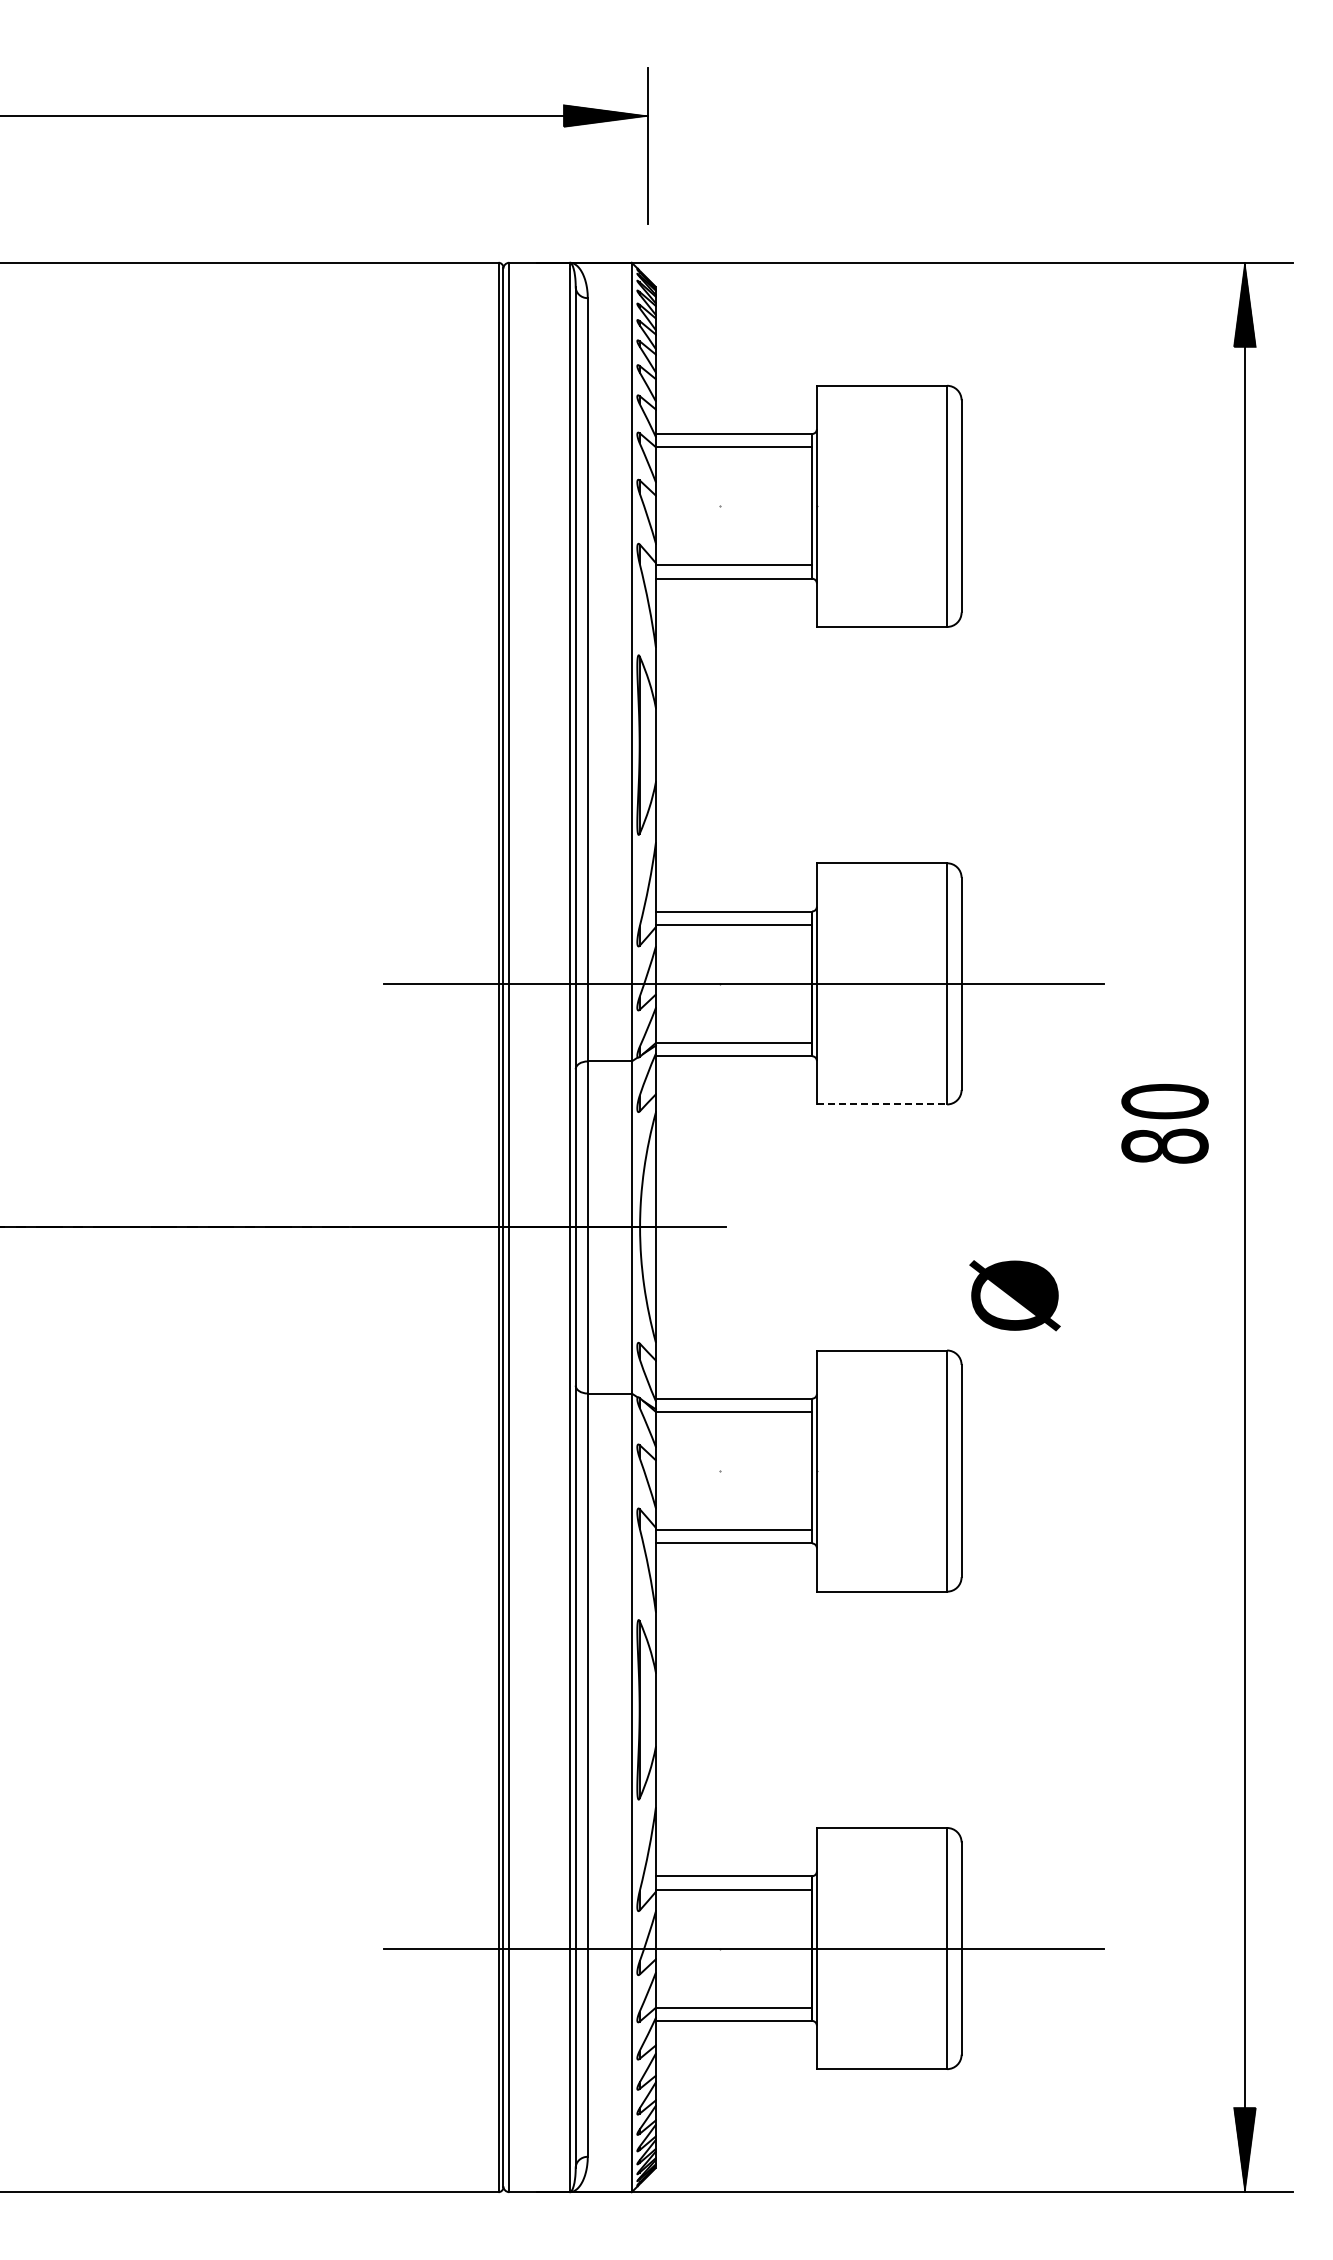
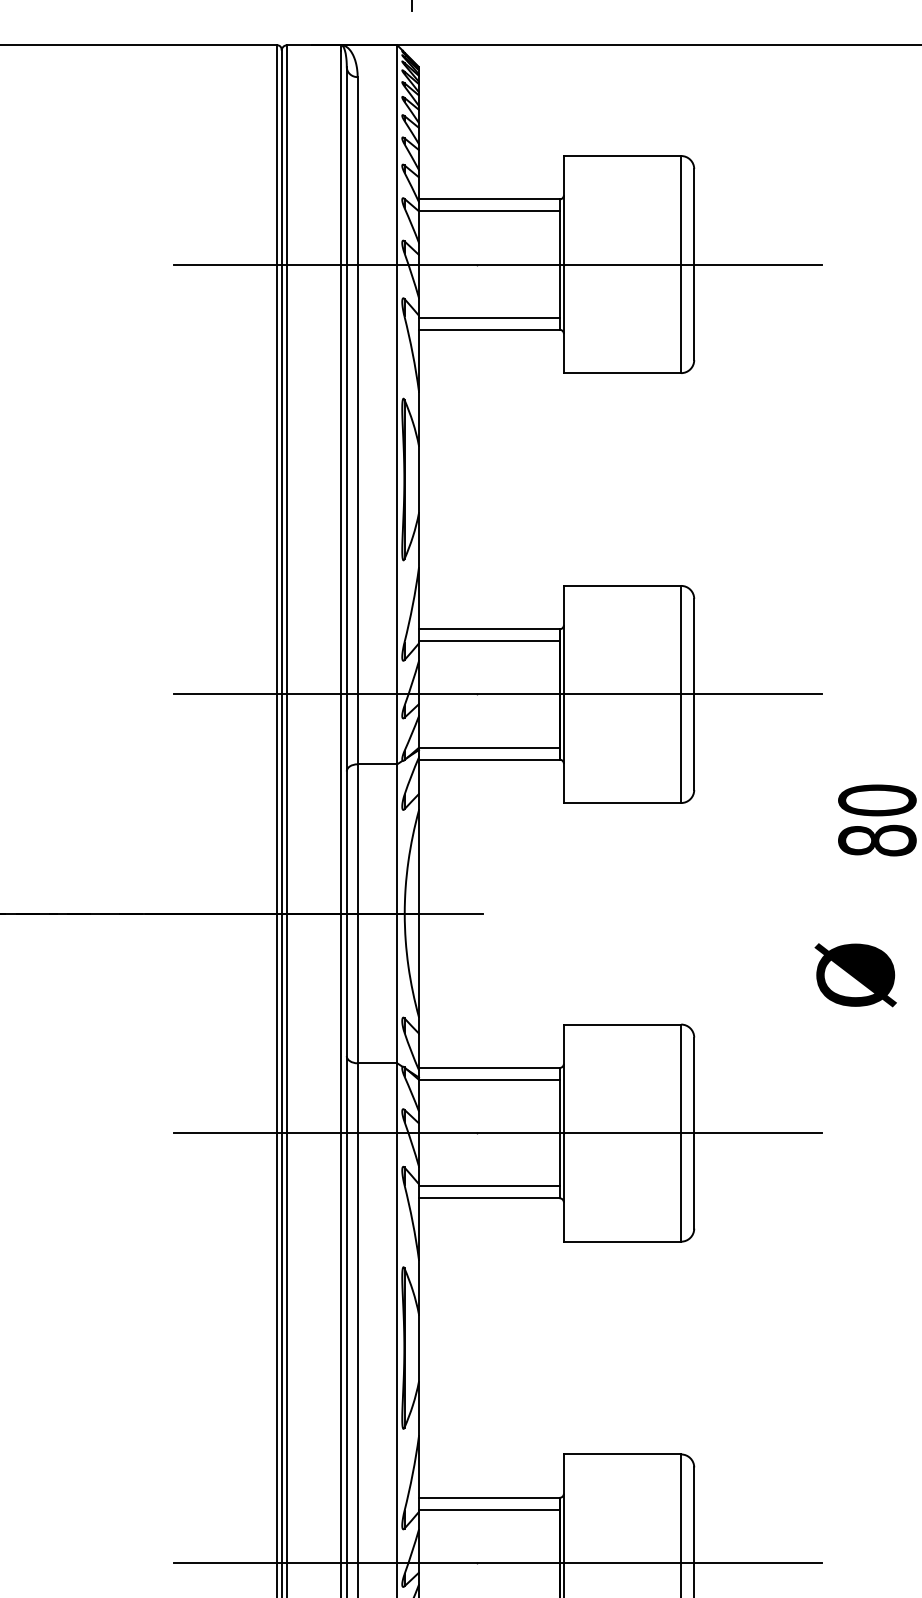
line: (743, 506) -> (497, 264), added
line: (882, 1104) -> (622, 803), dashed -> solid
text: (1014, 1295) -> (855, 975), moved
line: (743, 1471) -> (497, 1133), added

